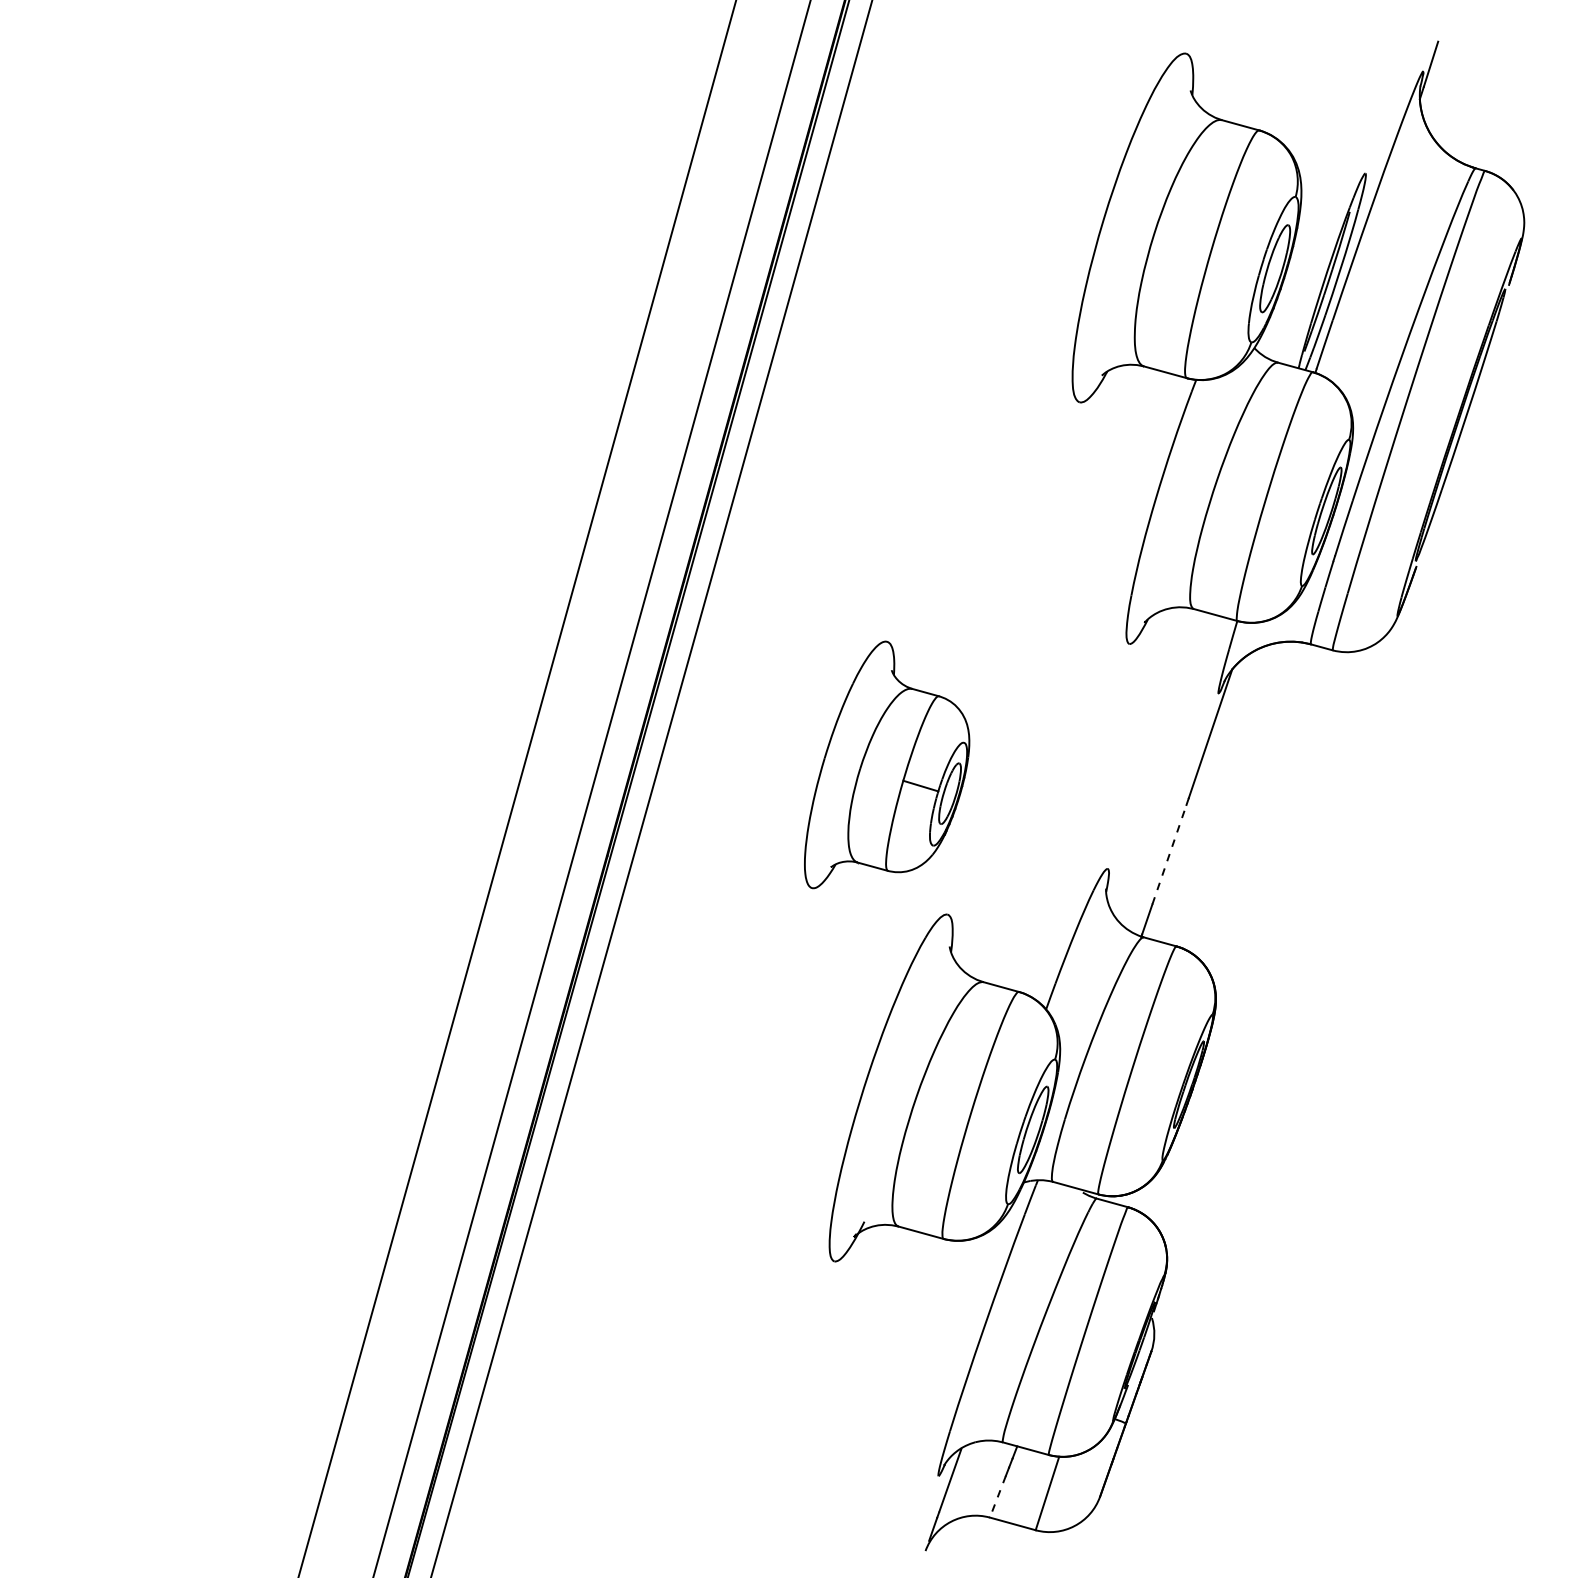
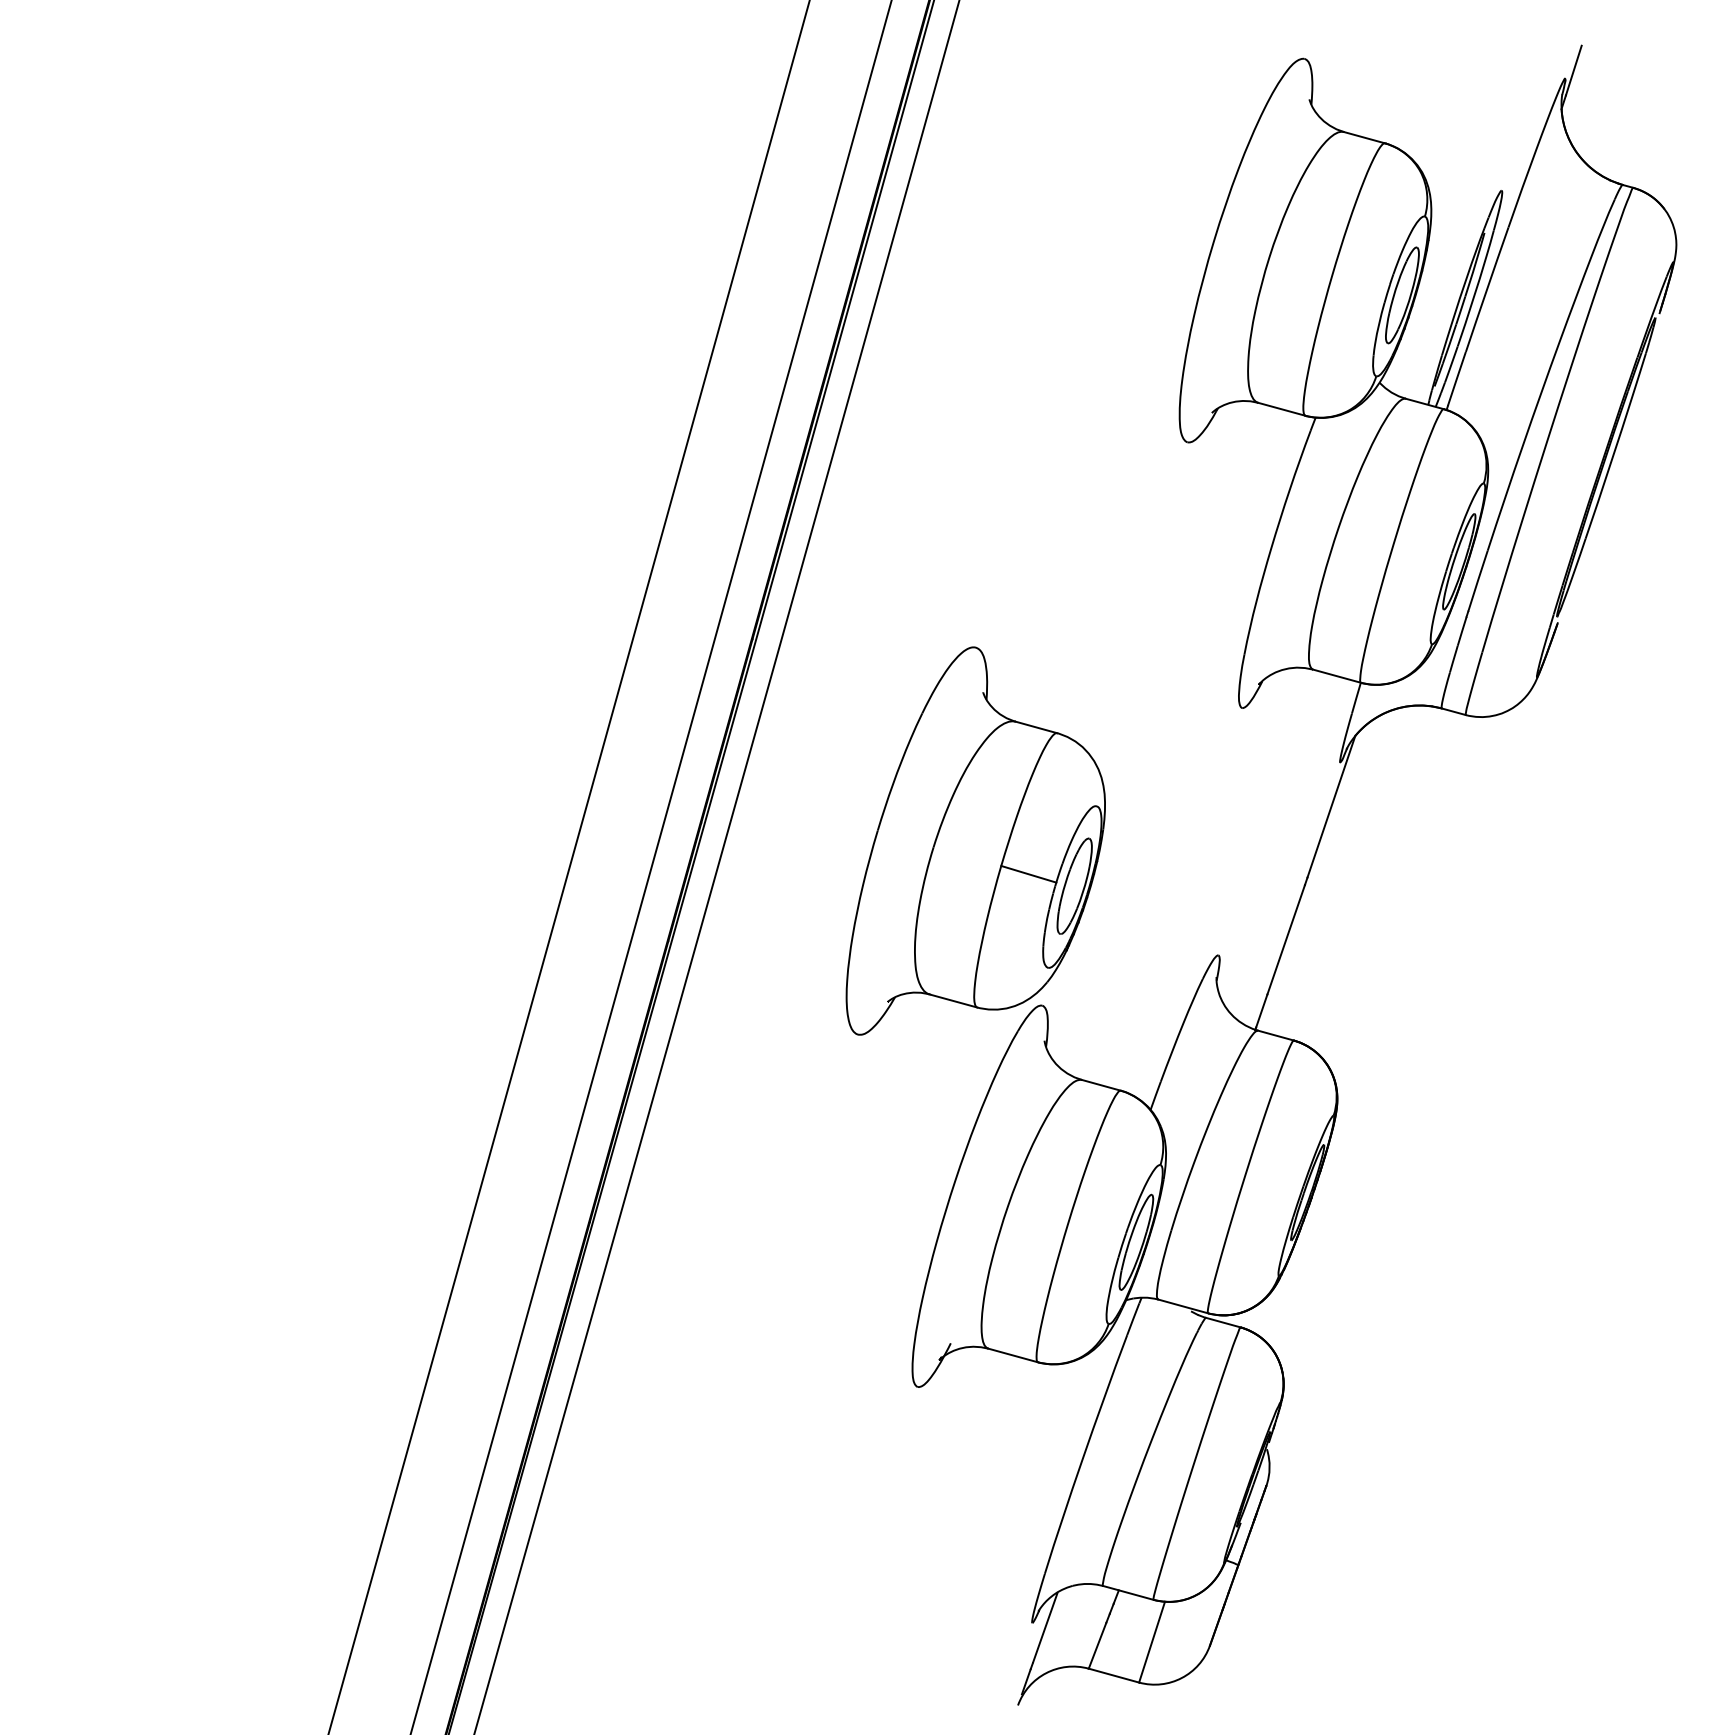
part: (886, 764) -> (975, 840), size x1.43
line: (1169, 854) -> (1286, 939), dashed -> solid
line: (997, 1497) -> (1097, 1646), dashed -> solid

